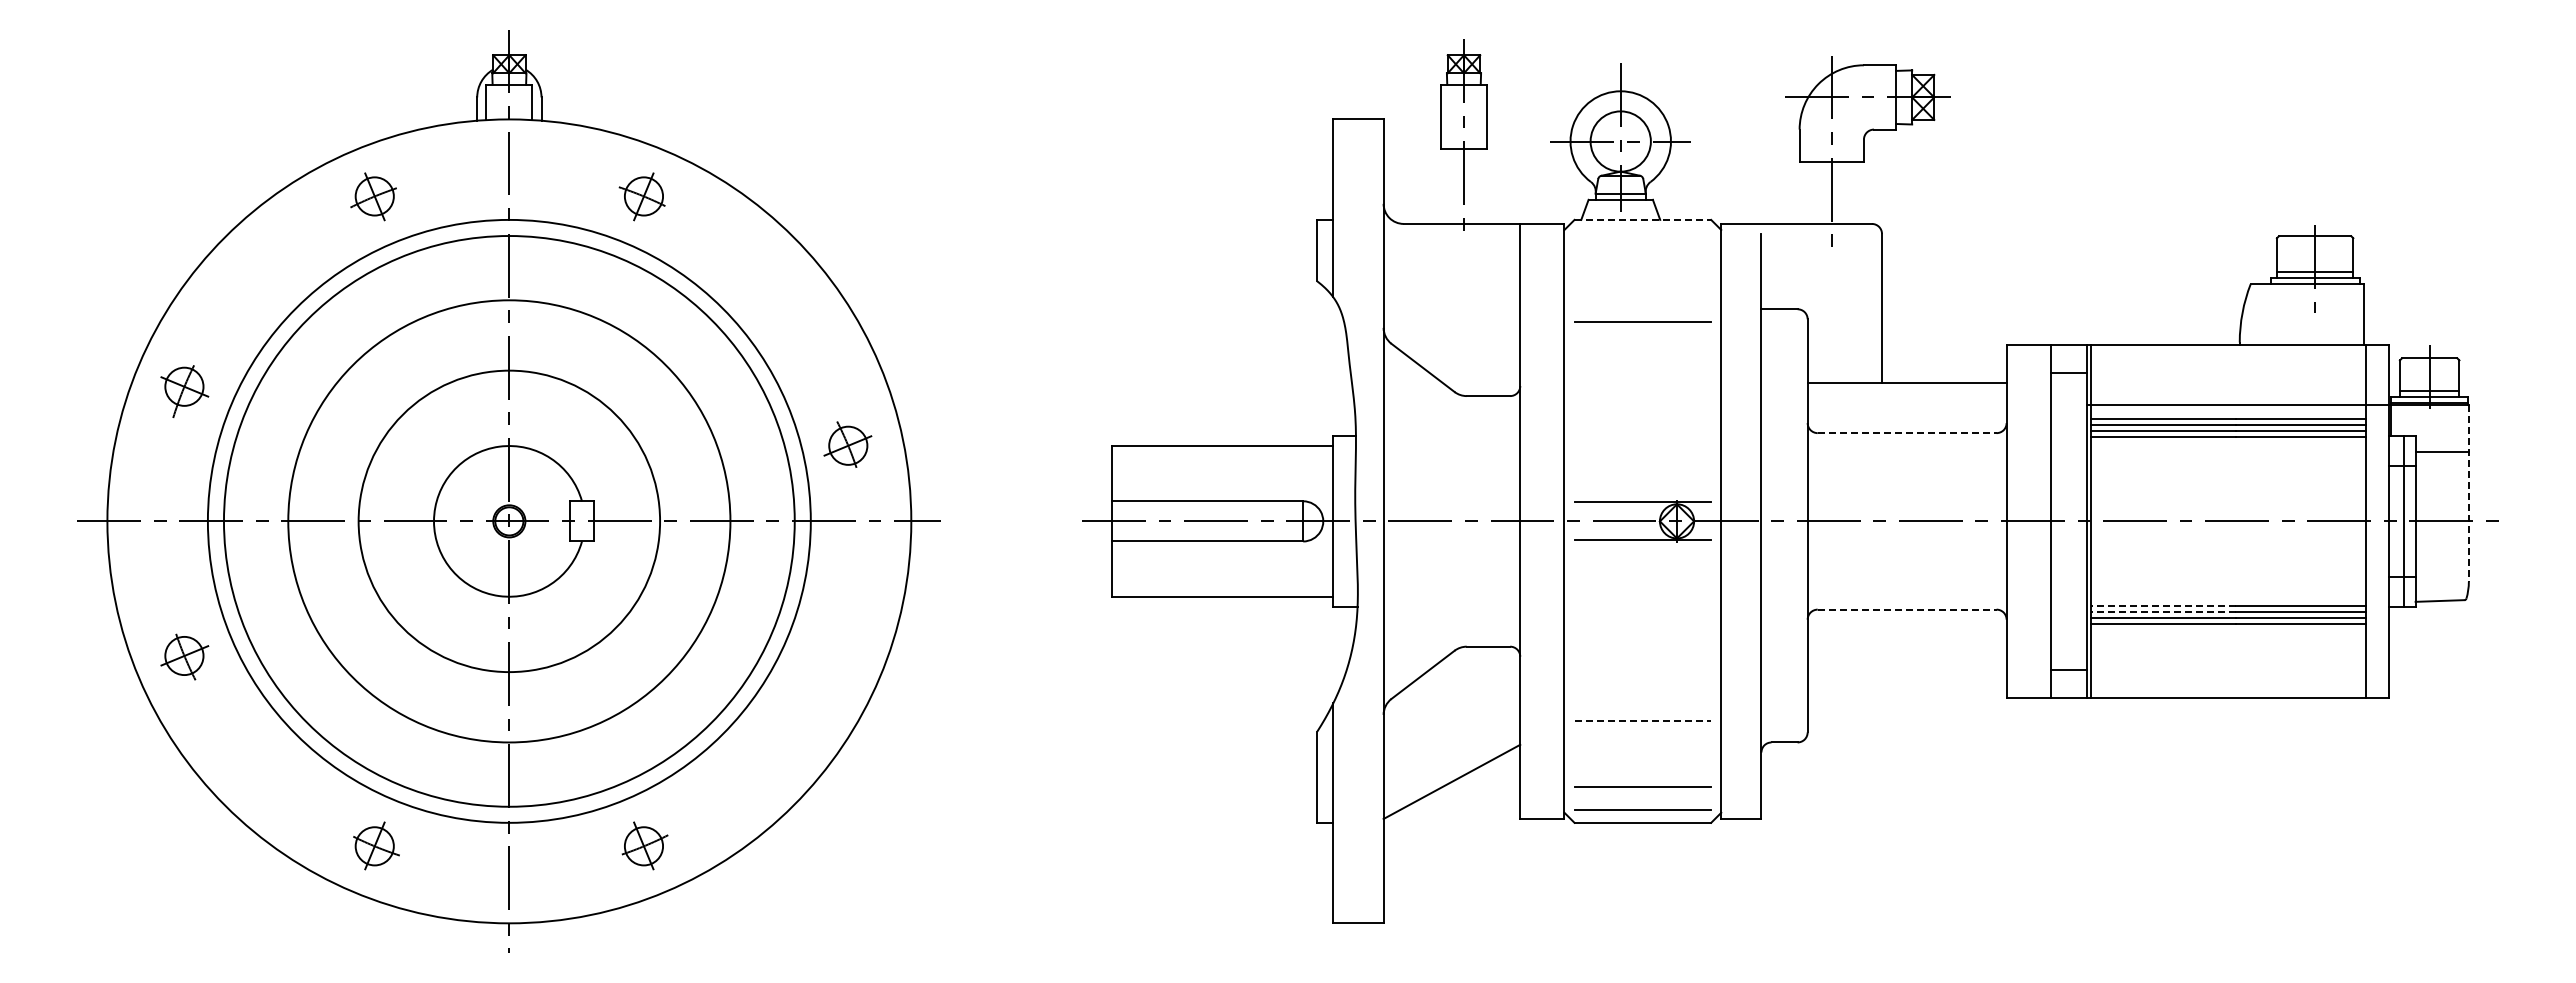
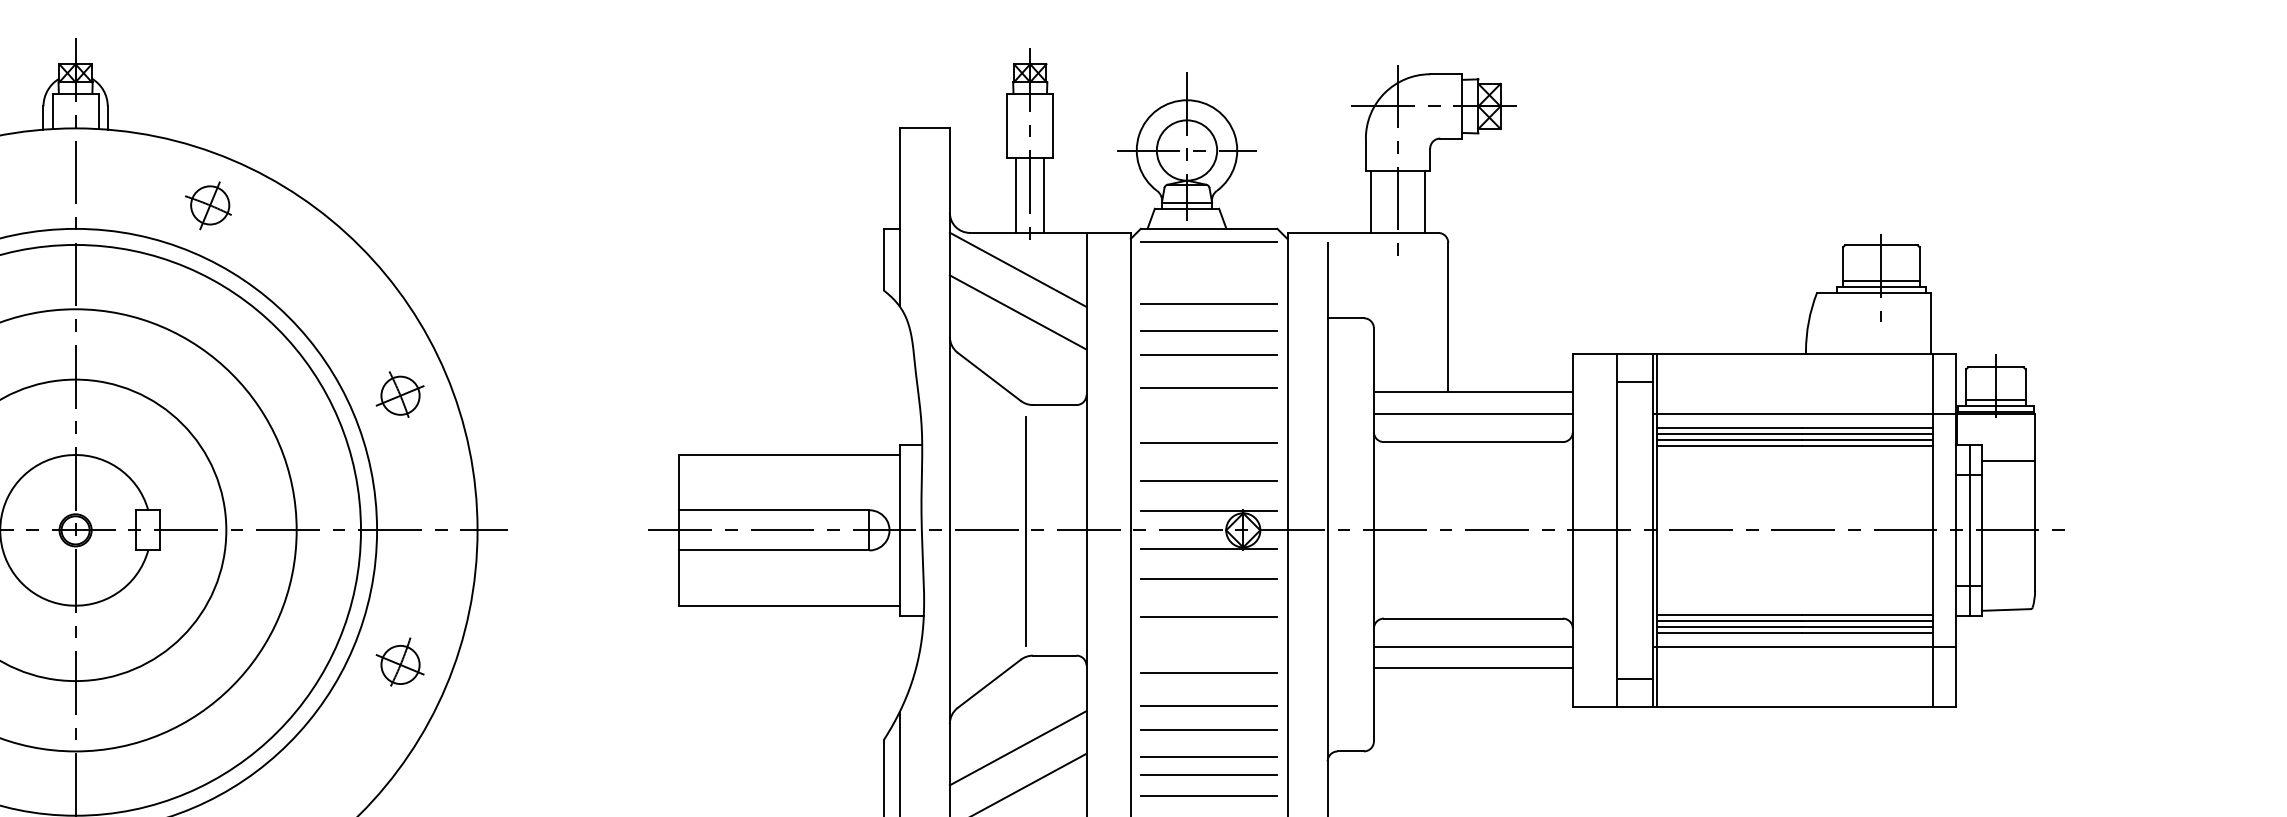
line: (1449, 185) -> (1015, 194), added
line: (1478, 185) -> (1044, 194), added
line: (1804, 192) -> (1370, 201), added
line: (1858, 192) -> (1424, 201), added
line: (1643, 219) -> (1209, 228), dashed -> solid
line: (1642, 232) -> (1208, 241), added
line: (1451, 260) -> (1017, 269), added
line: (1642, 295) -> (1208, 304), added
line: (1451, 303) -> (1017, 312), added
line: (1642, 345) -> (1208, 354), added
line: (1642, 378) -> (1208, 387), added
line: (1906, 404) -> (1472, 413), added
line: (1907, 433) -> (1473, 442), dashed -> solid
line: (1642, 434) -> (1208, 443), added
part: (847, 444) -> (399, 394), moved
line: (1642, 472) -> (1208, 481), added
line: (2468, 493) -> (2034, 502), dashed -> solid
line: (1459, 522) -> (1025, 531), added
line: (1642, 570) -> (1208, 579), added
line: (2162, 605) -> (1728, 614), dashed -> solid
line: (1642, 608) -> (1208, 617), added
line: (1907, 609) -> (1473, 618), dashed -> solid
line: (2162, 611) -> (1728, 620), dashed -> solid
line: (2238, 637) -> (1804, 646), added
line: (1906, 638) -> (1472, 647), added
part: (833, 652) -> (399, 661), added
line: (1906, 659) -> (1472, 668), added
line: (1642, 664) -> (1208, 673), added
line: (1642, 697) -> (1208, 706), added
line: (1643, 720) -> (1209, 729), dashed -> solid
line: (1451, 739) -> (1017, 748), added
line: (1642, 747) -> (1208, 756), added
line: (1642, 766) -> (1208, 775), added

